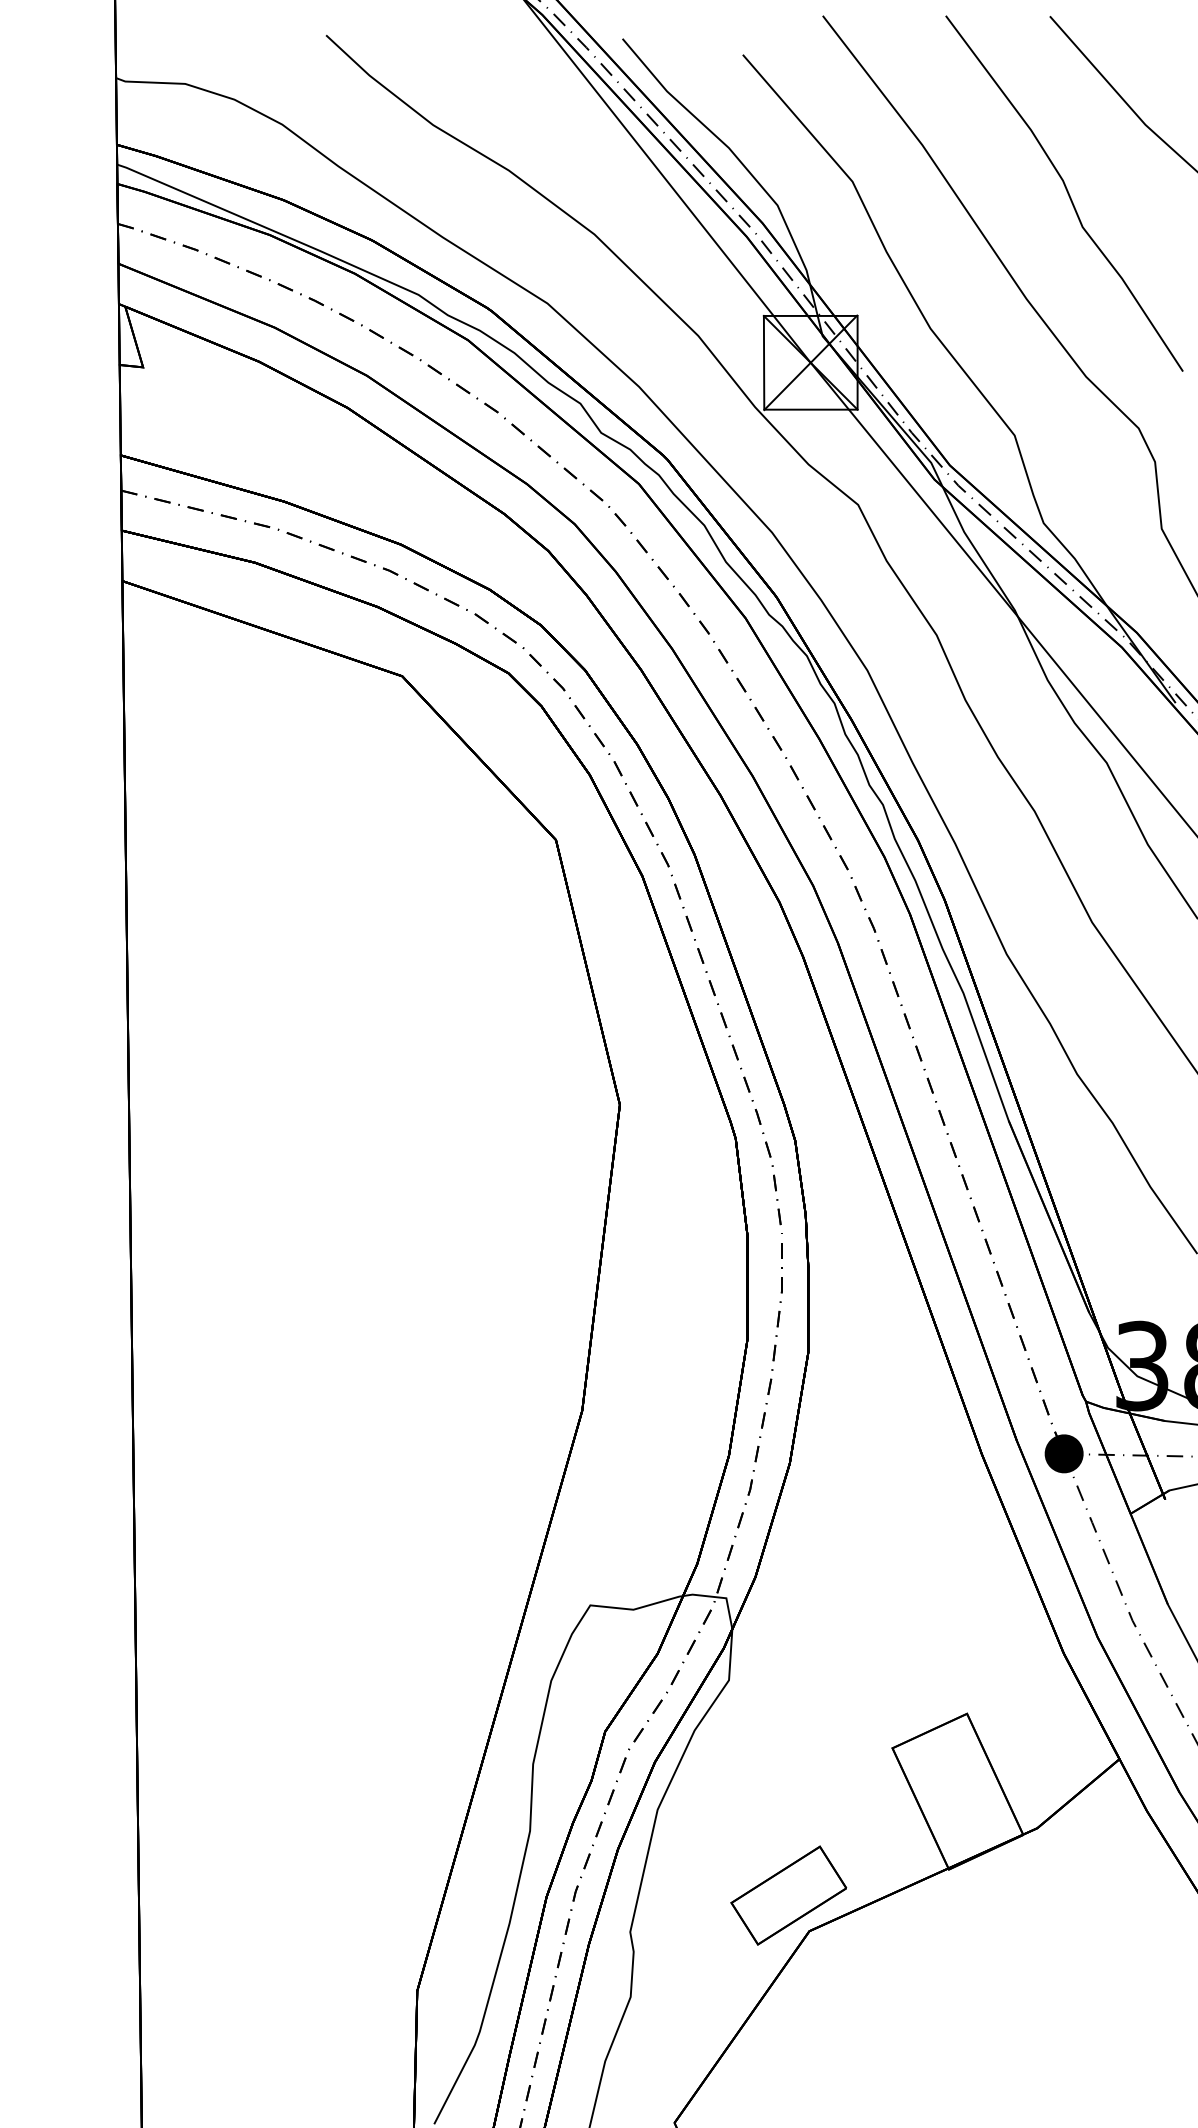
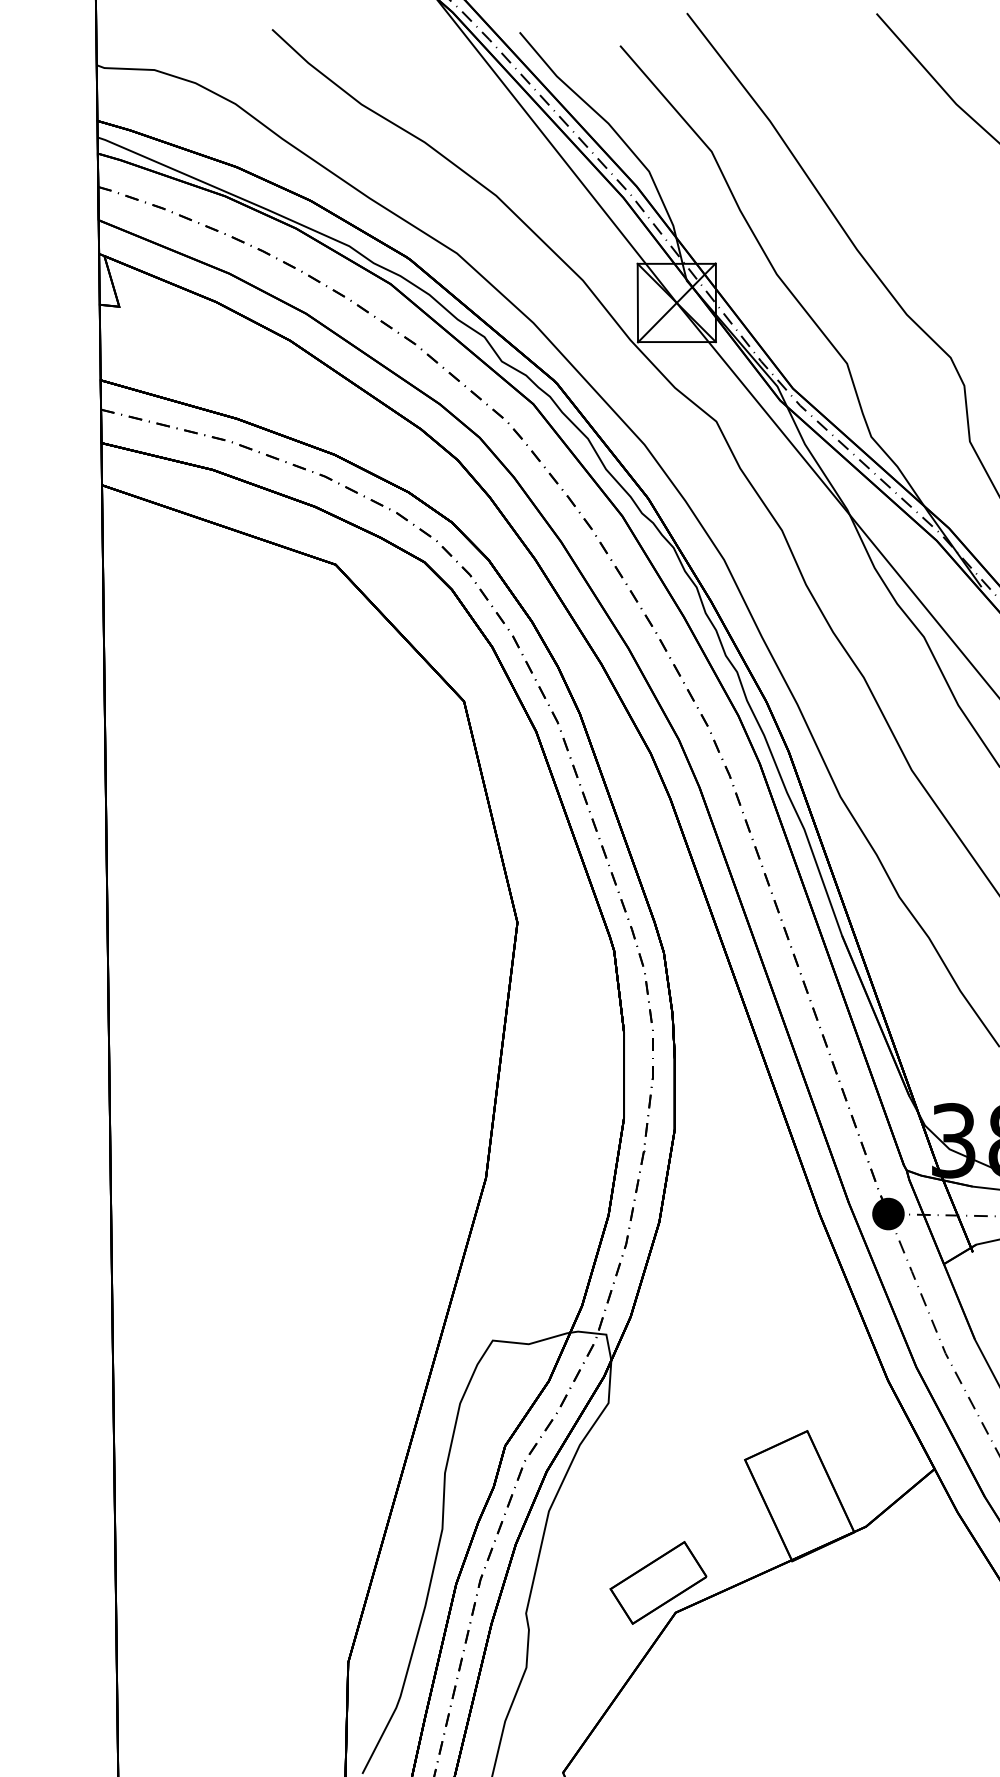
curve: (1066, 192) -> (890, 160), removed

